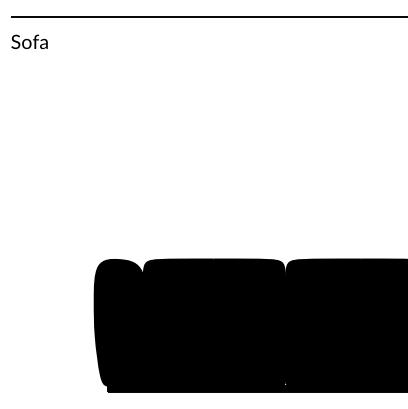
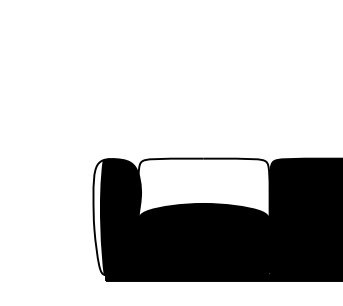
fill: (214, 296) -> (204, 192), removed
fill: (100, 323) -> (98, 217), removed

